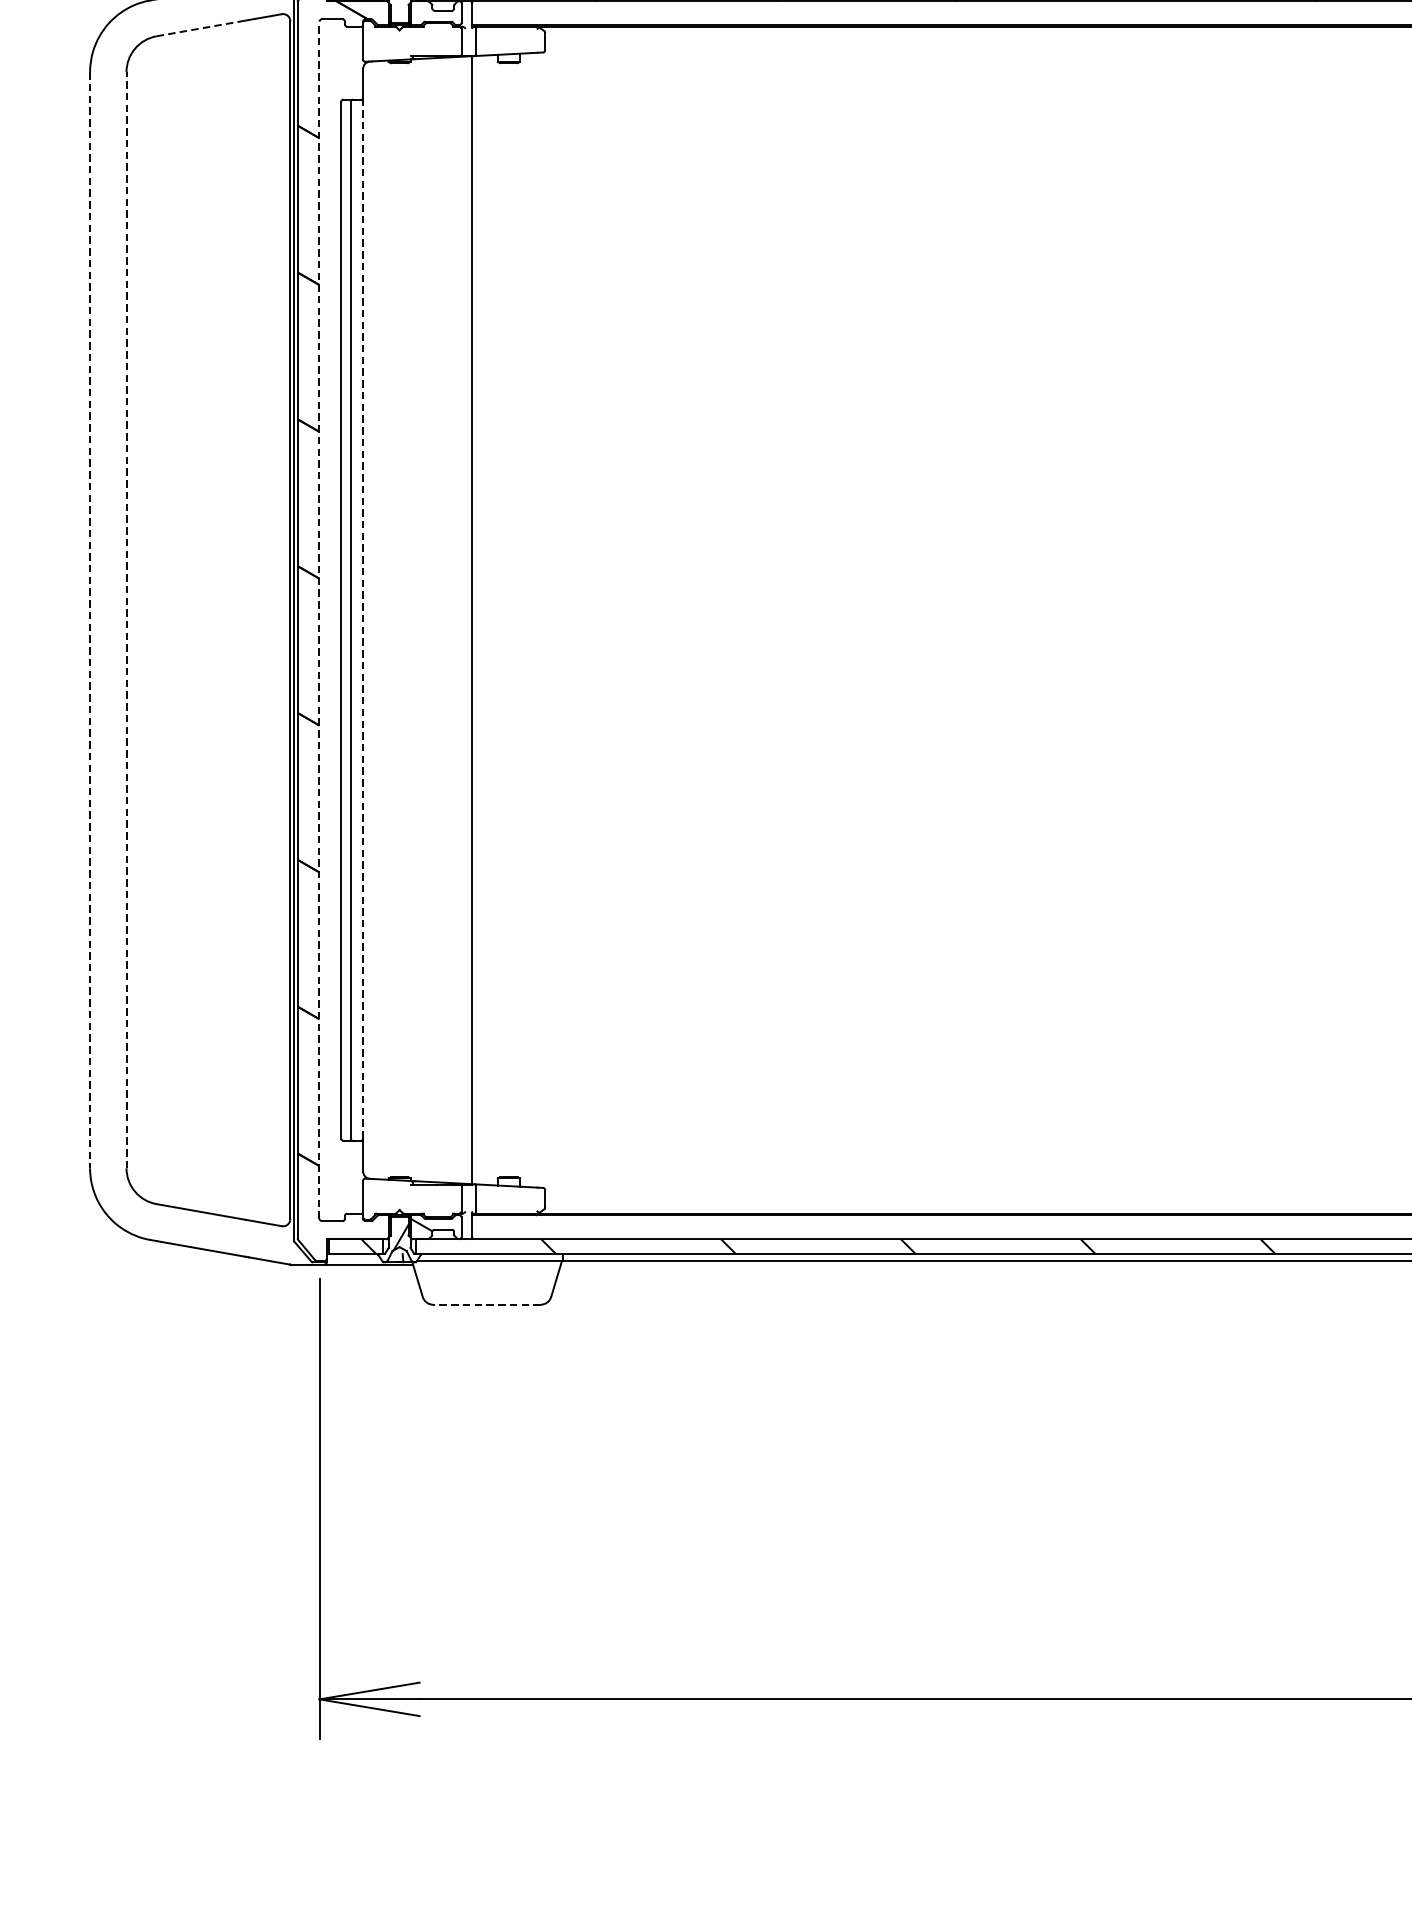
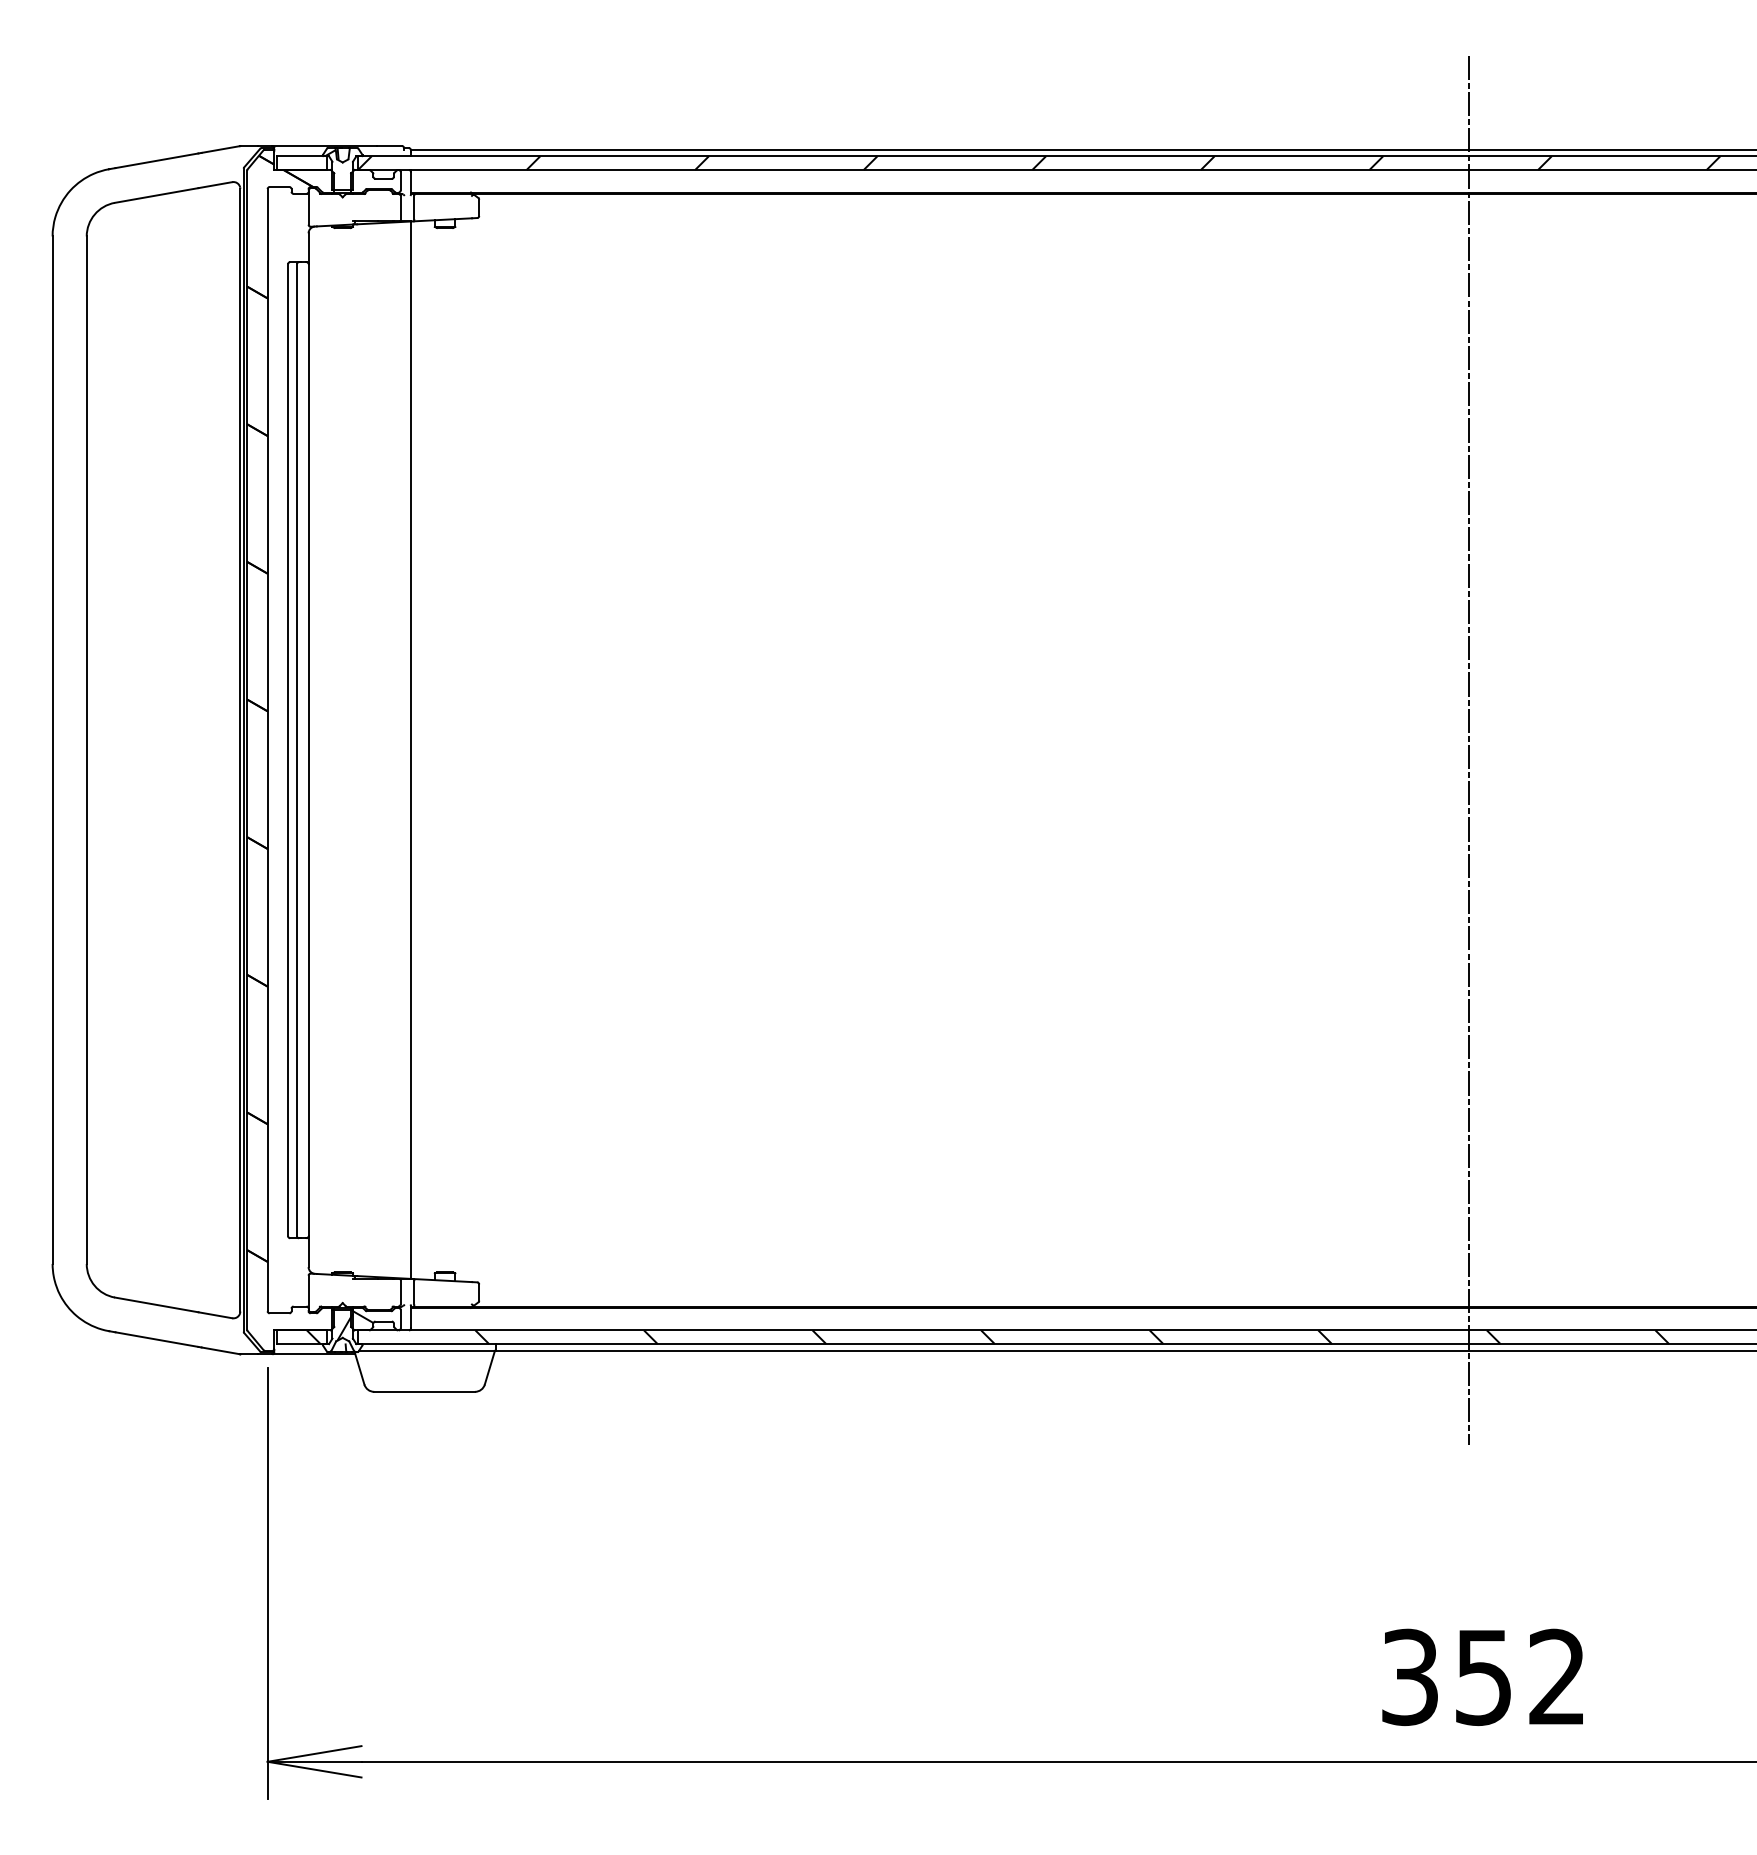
line: (202, 28) -> (157, 195), dashed -> solid
line: (319, 619) -> (267, 749), dashed -> solid
line: (363, 619) -> (308, 749), dashed -> solid
line: (89, 620) -> (52, 750), dashed -> solid
line: (126, 620) -> (86, 750), dashed -> solid
line: (486, 1304) -> (424, 1391), dashed -> solid

